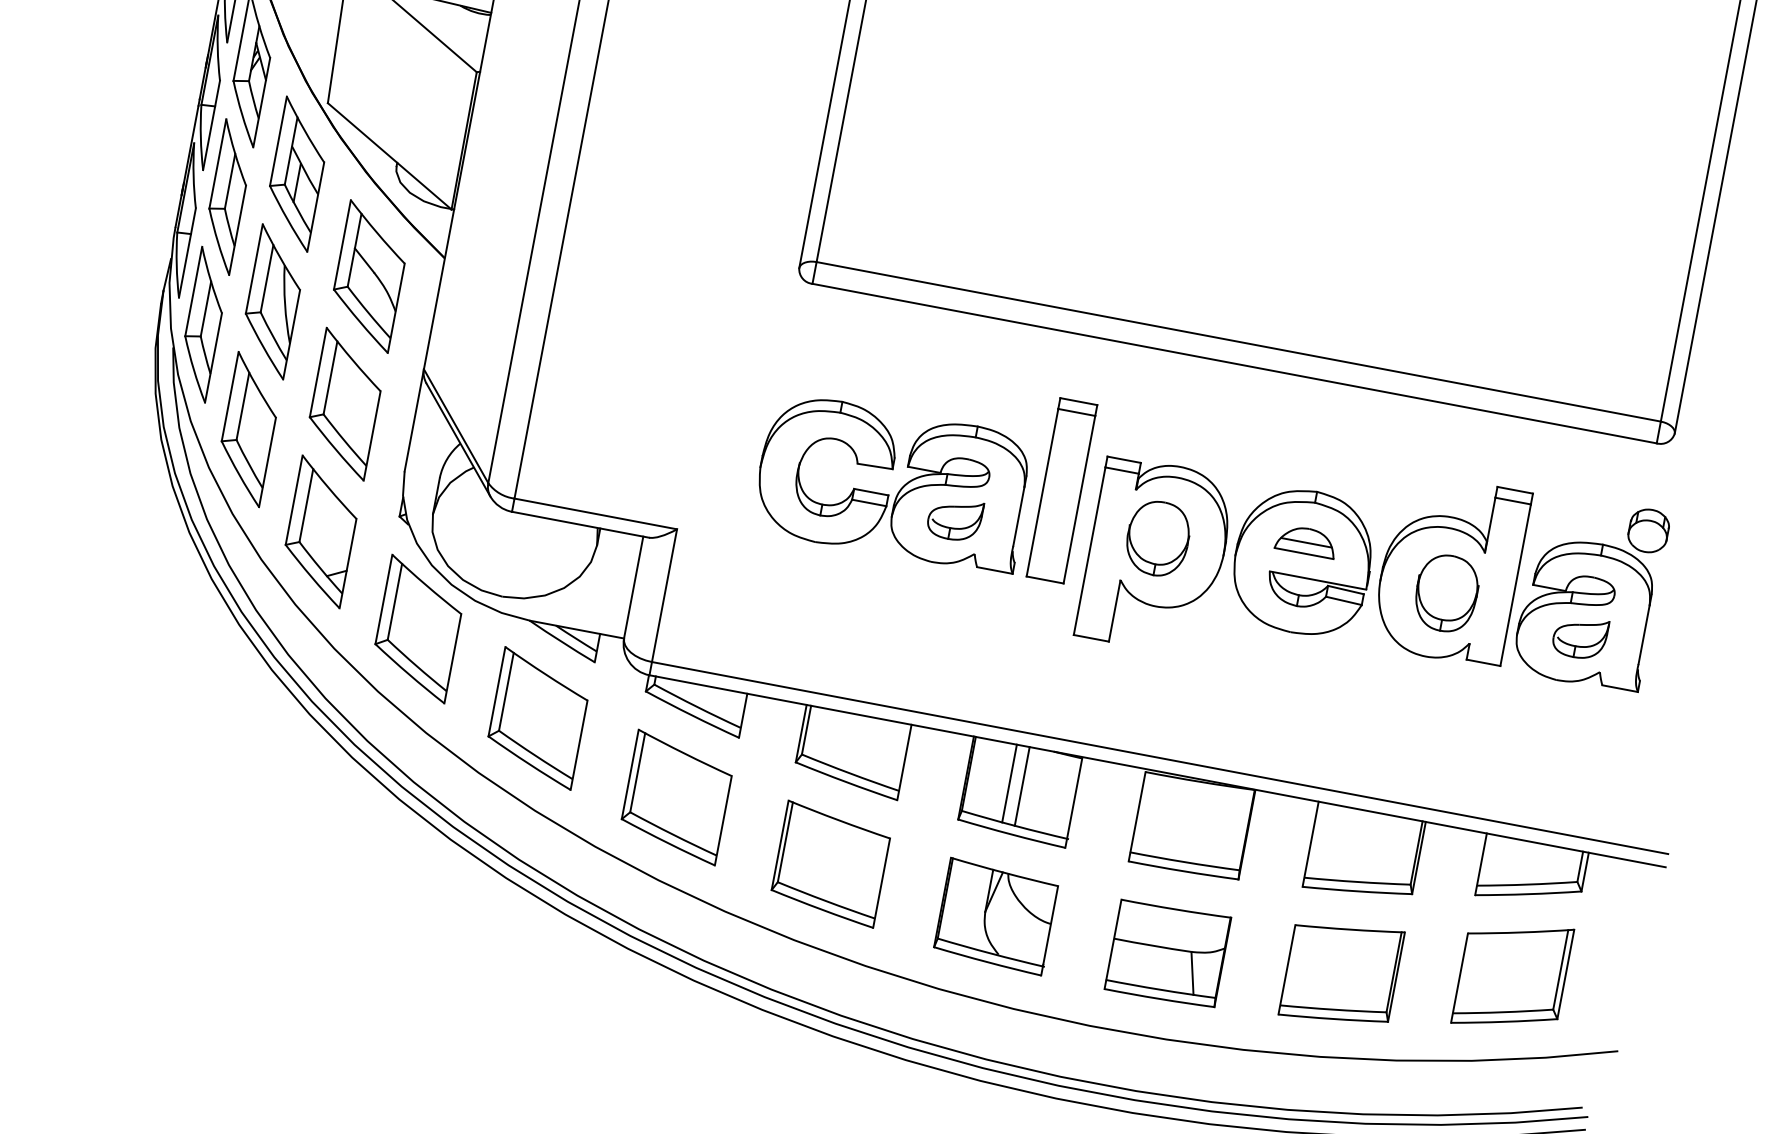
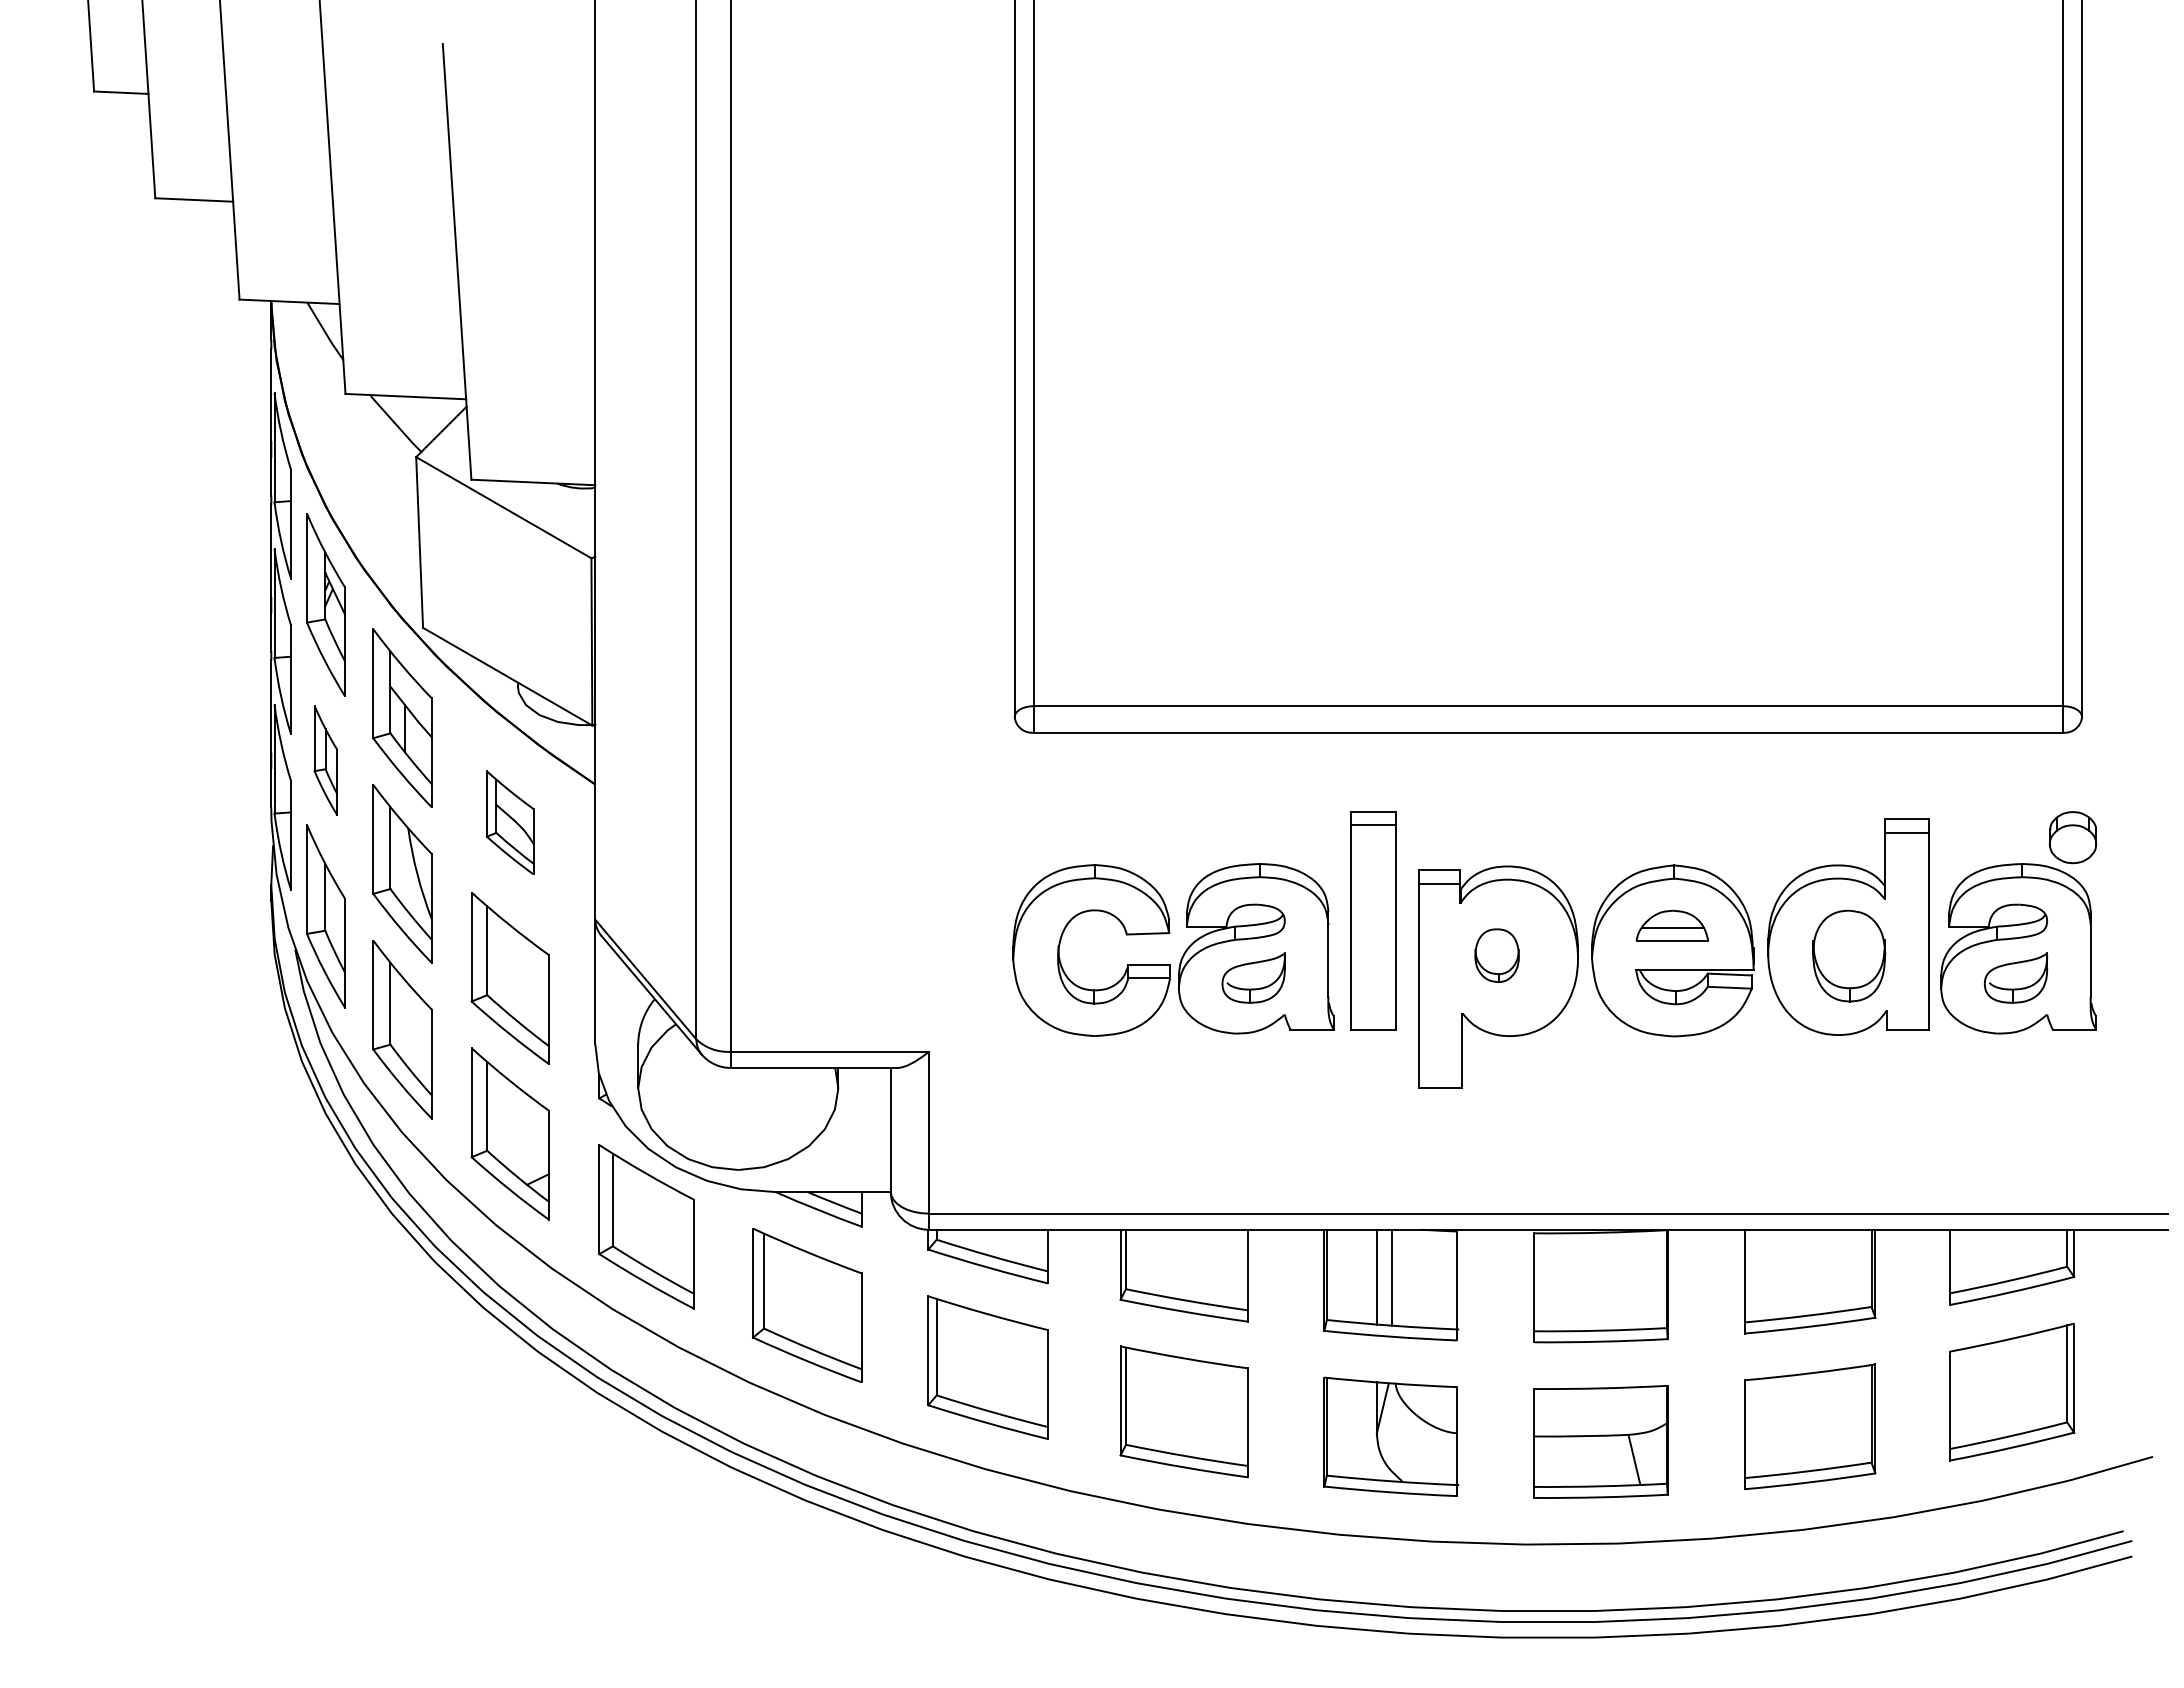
part: (227, 196) -> (325, 760), size x0.6
part: (368, 276) -> (509, 822), size x0.6
part: (1157, 538) -> (1496, 955), size x0.6

